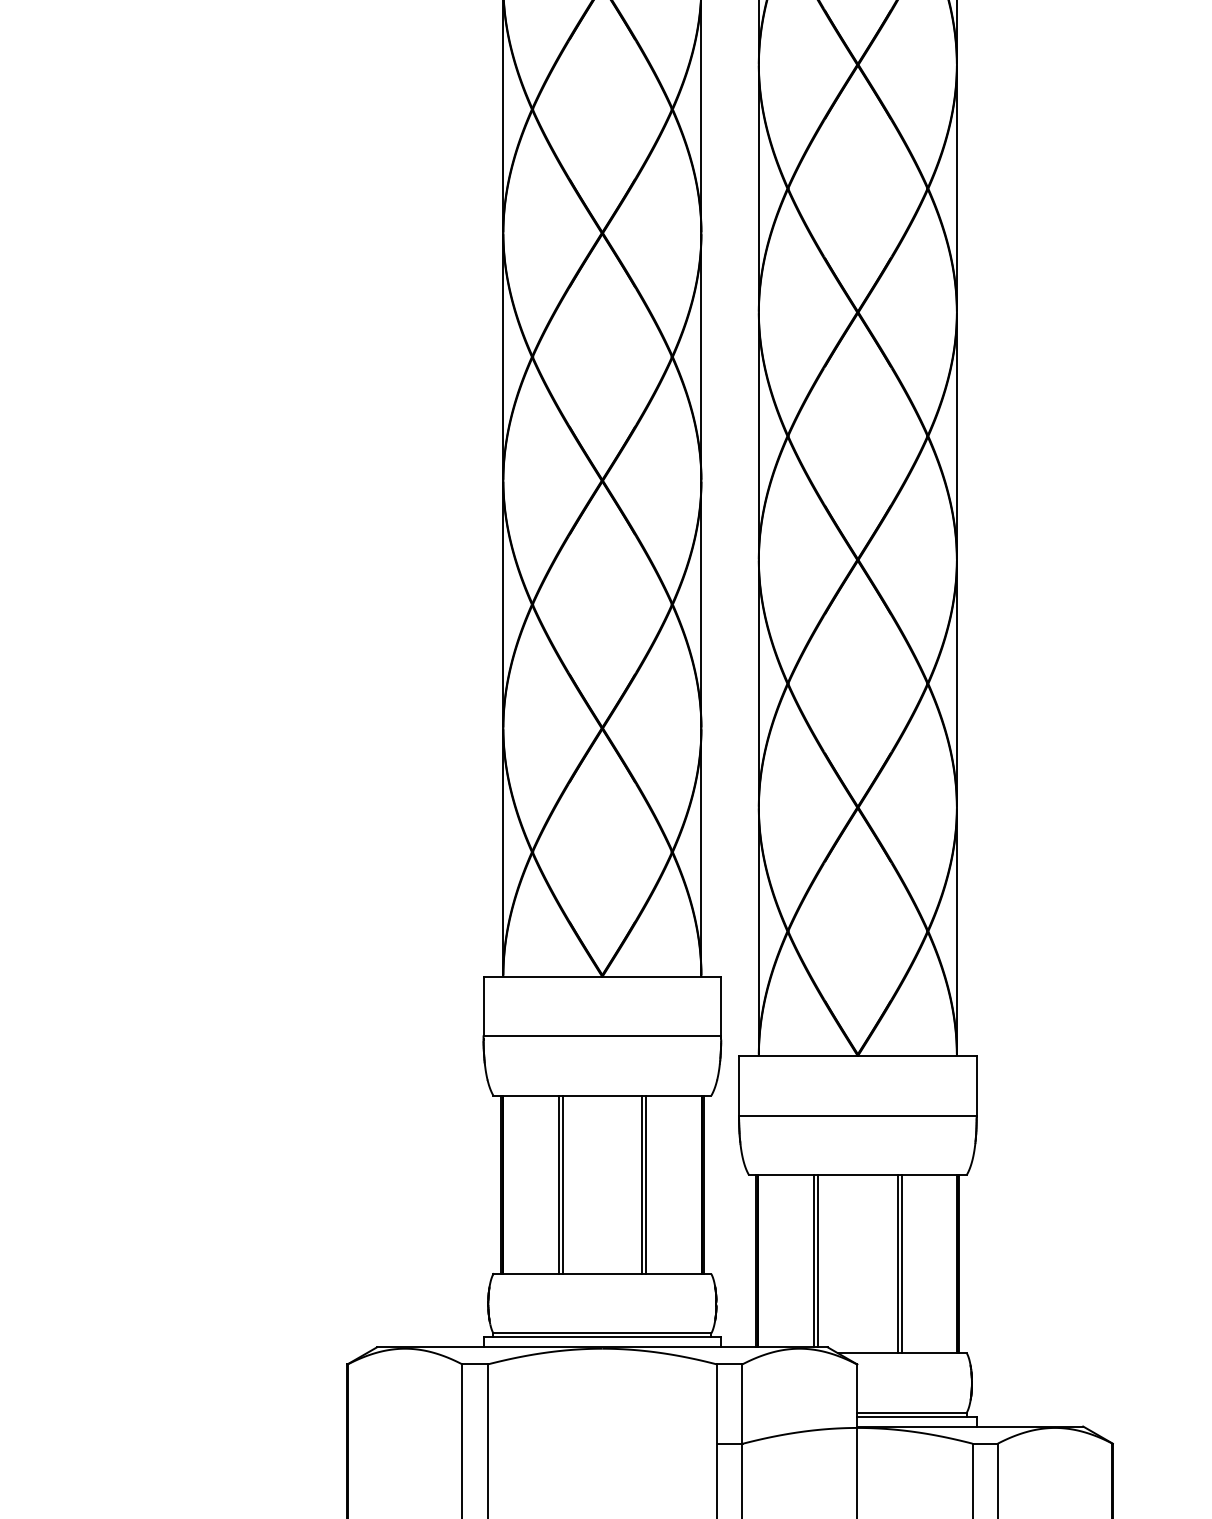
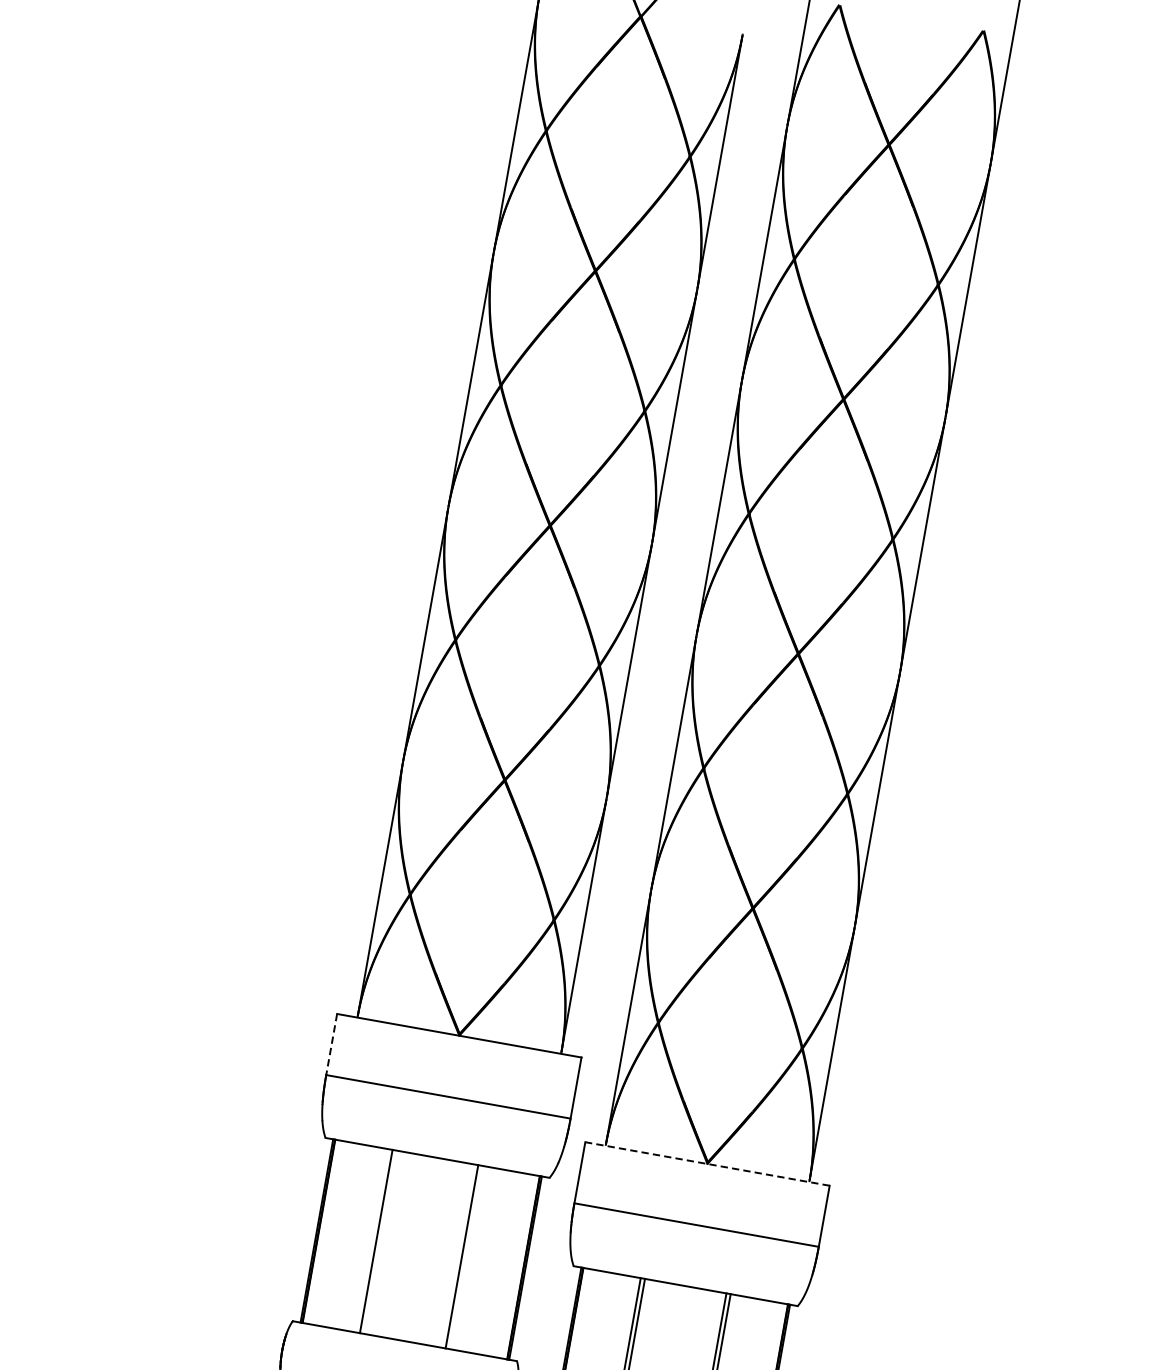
line: (483, 1006) -> (331, 1044), solid -> dashed
line: (857, 1056) -> (707, 1164), solid -> dashed
line: (562, 1184) -> (380, 1241), removed
line: (646, 1184) -> (466, 1257), removed

